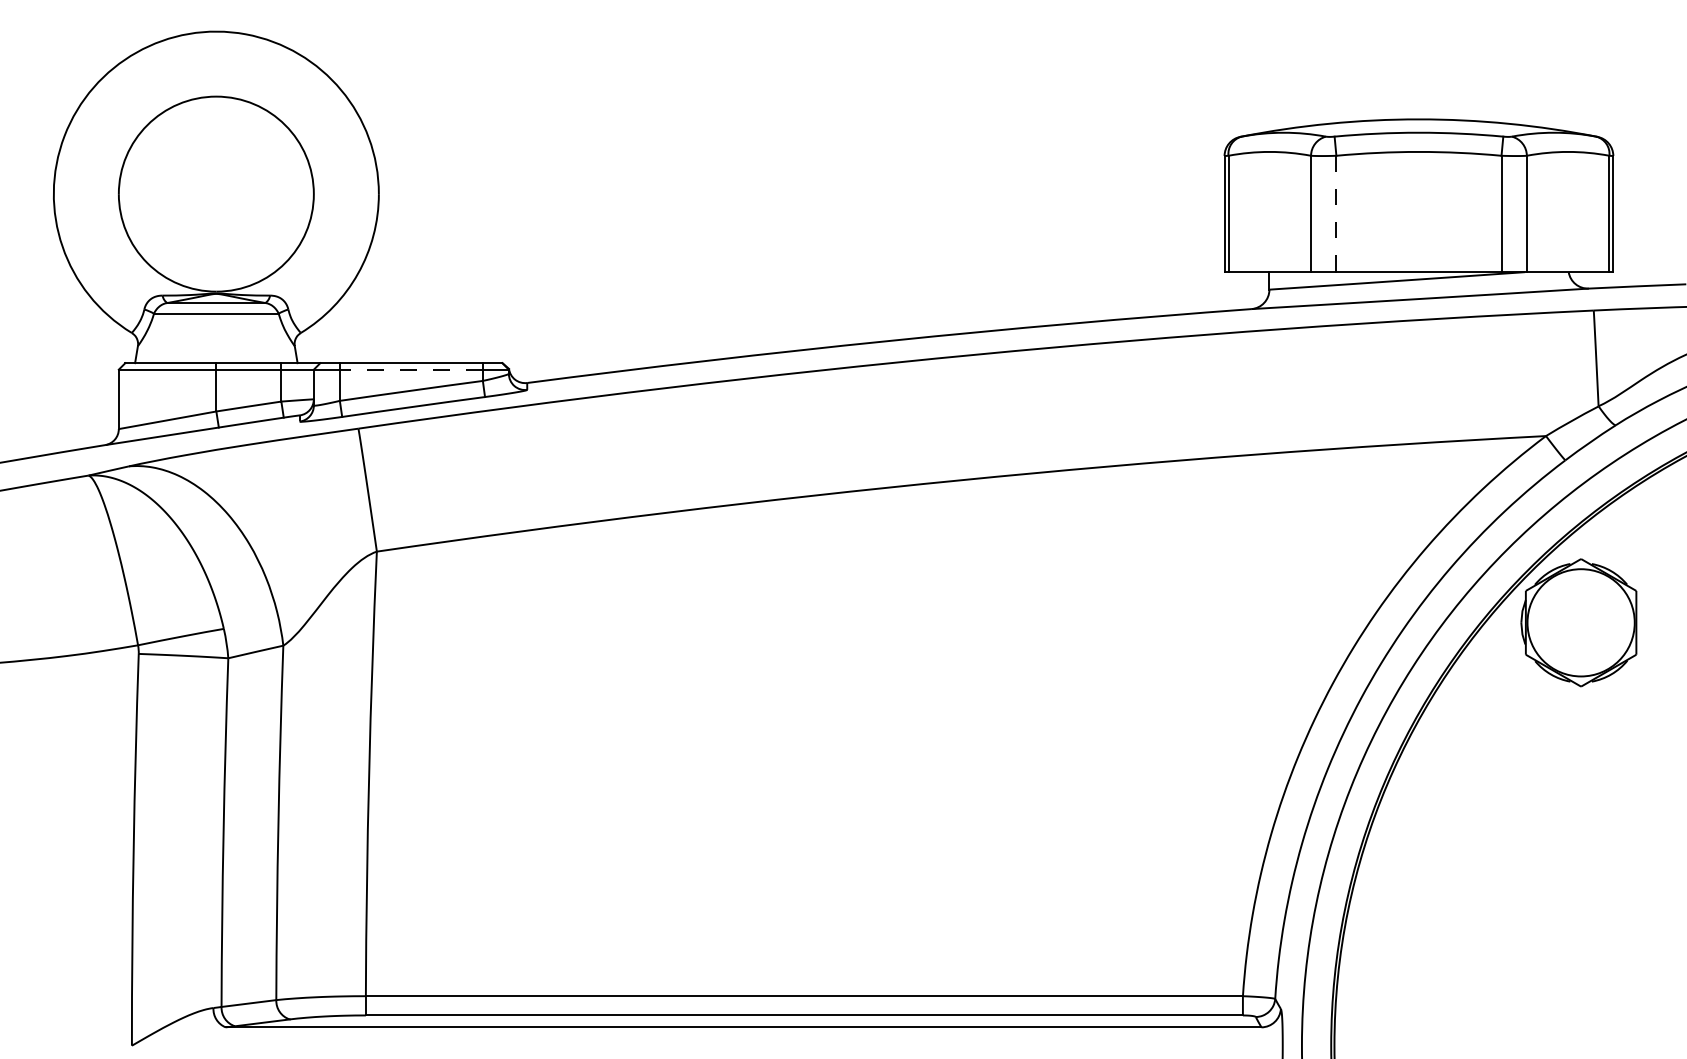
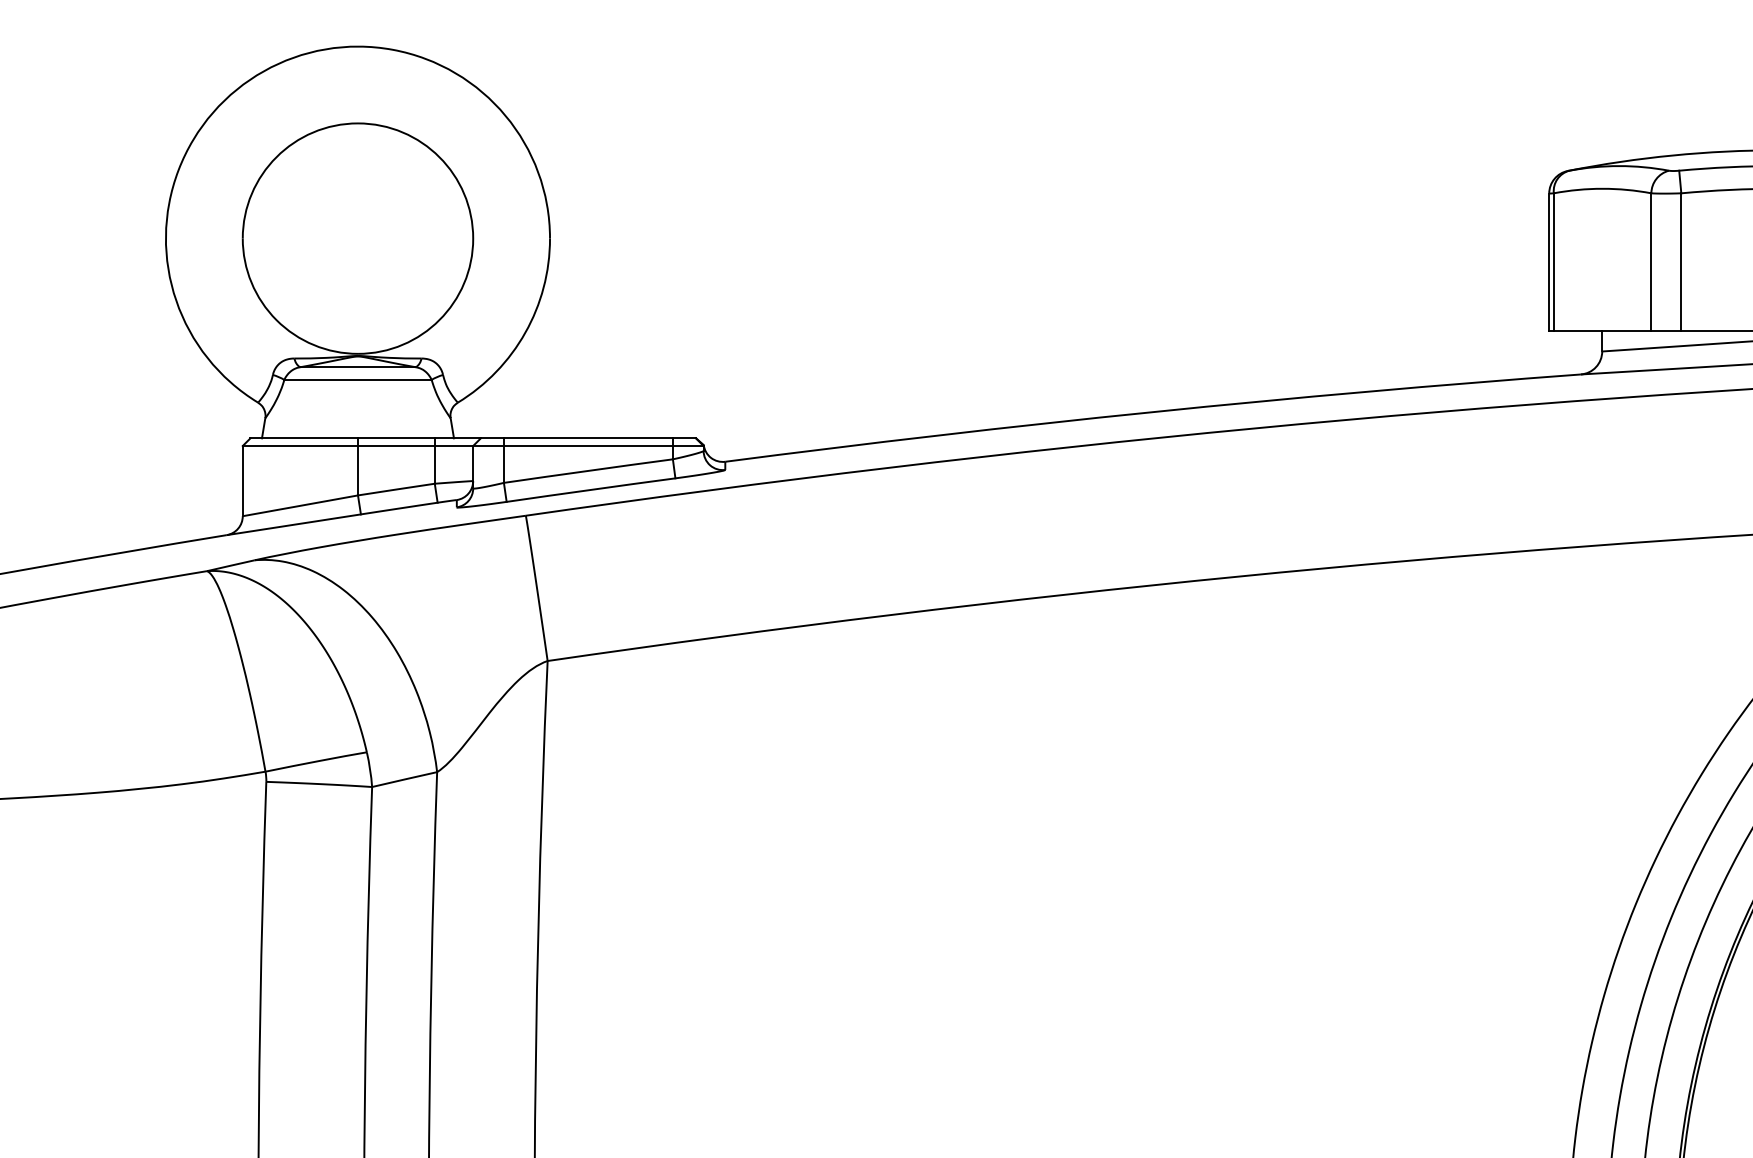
line: (1336, 214) -> (1681, 262), dashed -> solid
line: (411, 369) -> (588, 445), dashed -> solid

